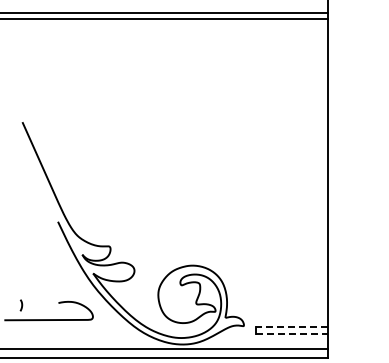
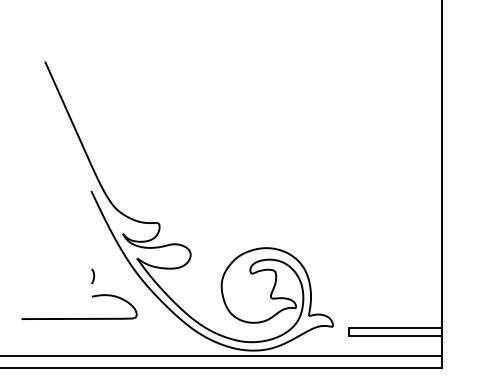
curve: (21, 305) -> (93, 276), moved
line: (291, 327) -> (394, 328), dashed -> solid
line: (291, 333) -> (394, 336), dashed -> solid

